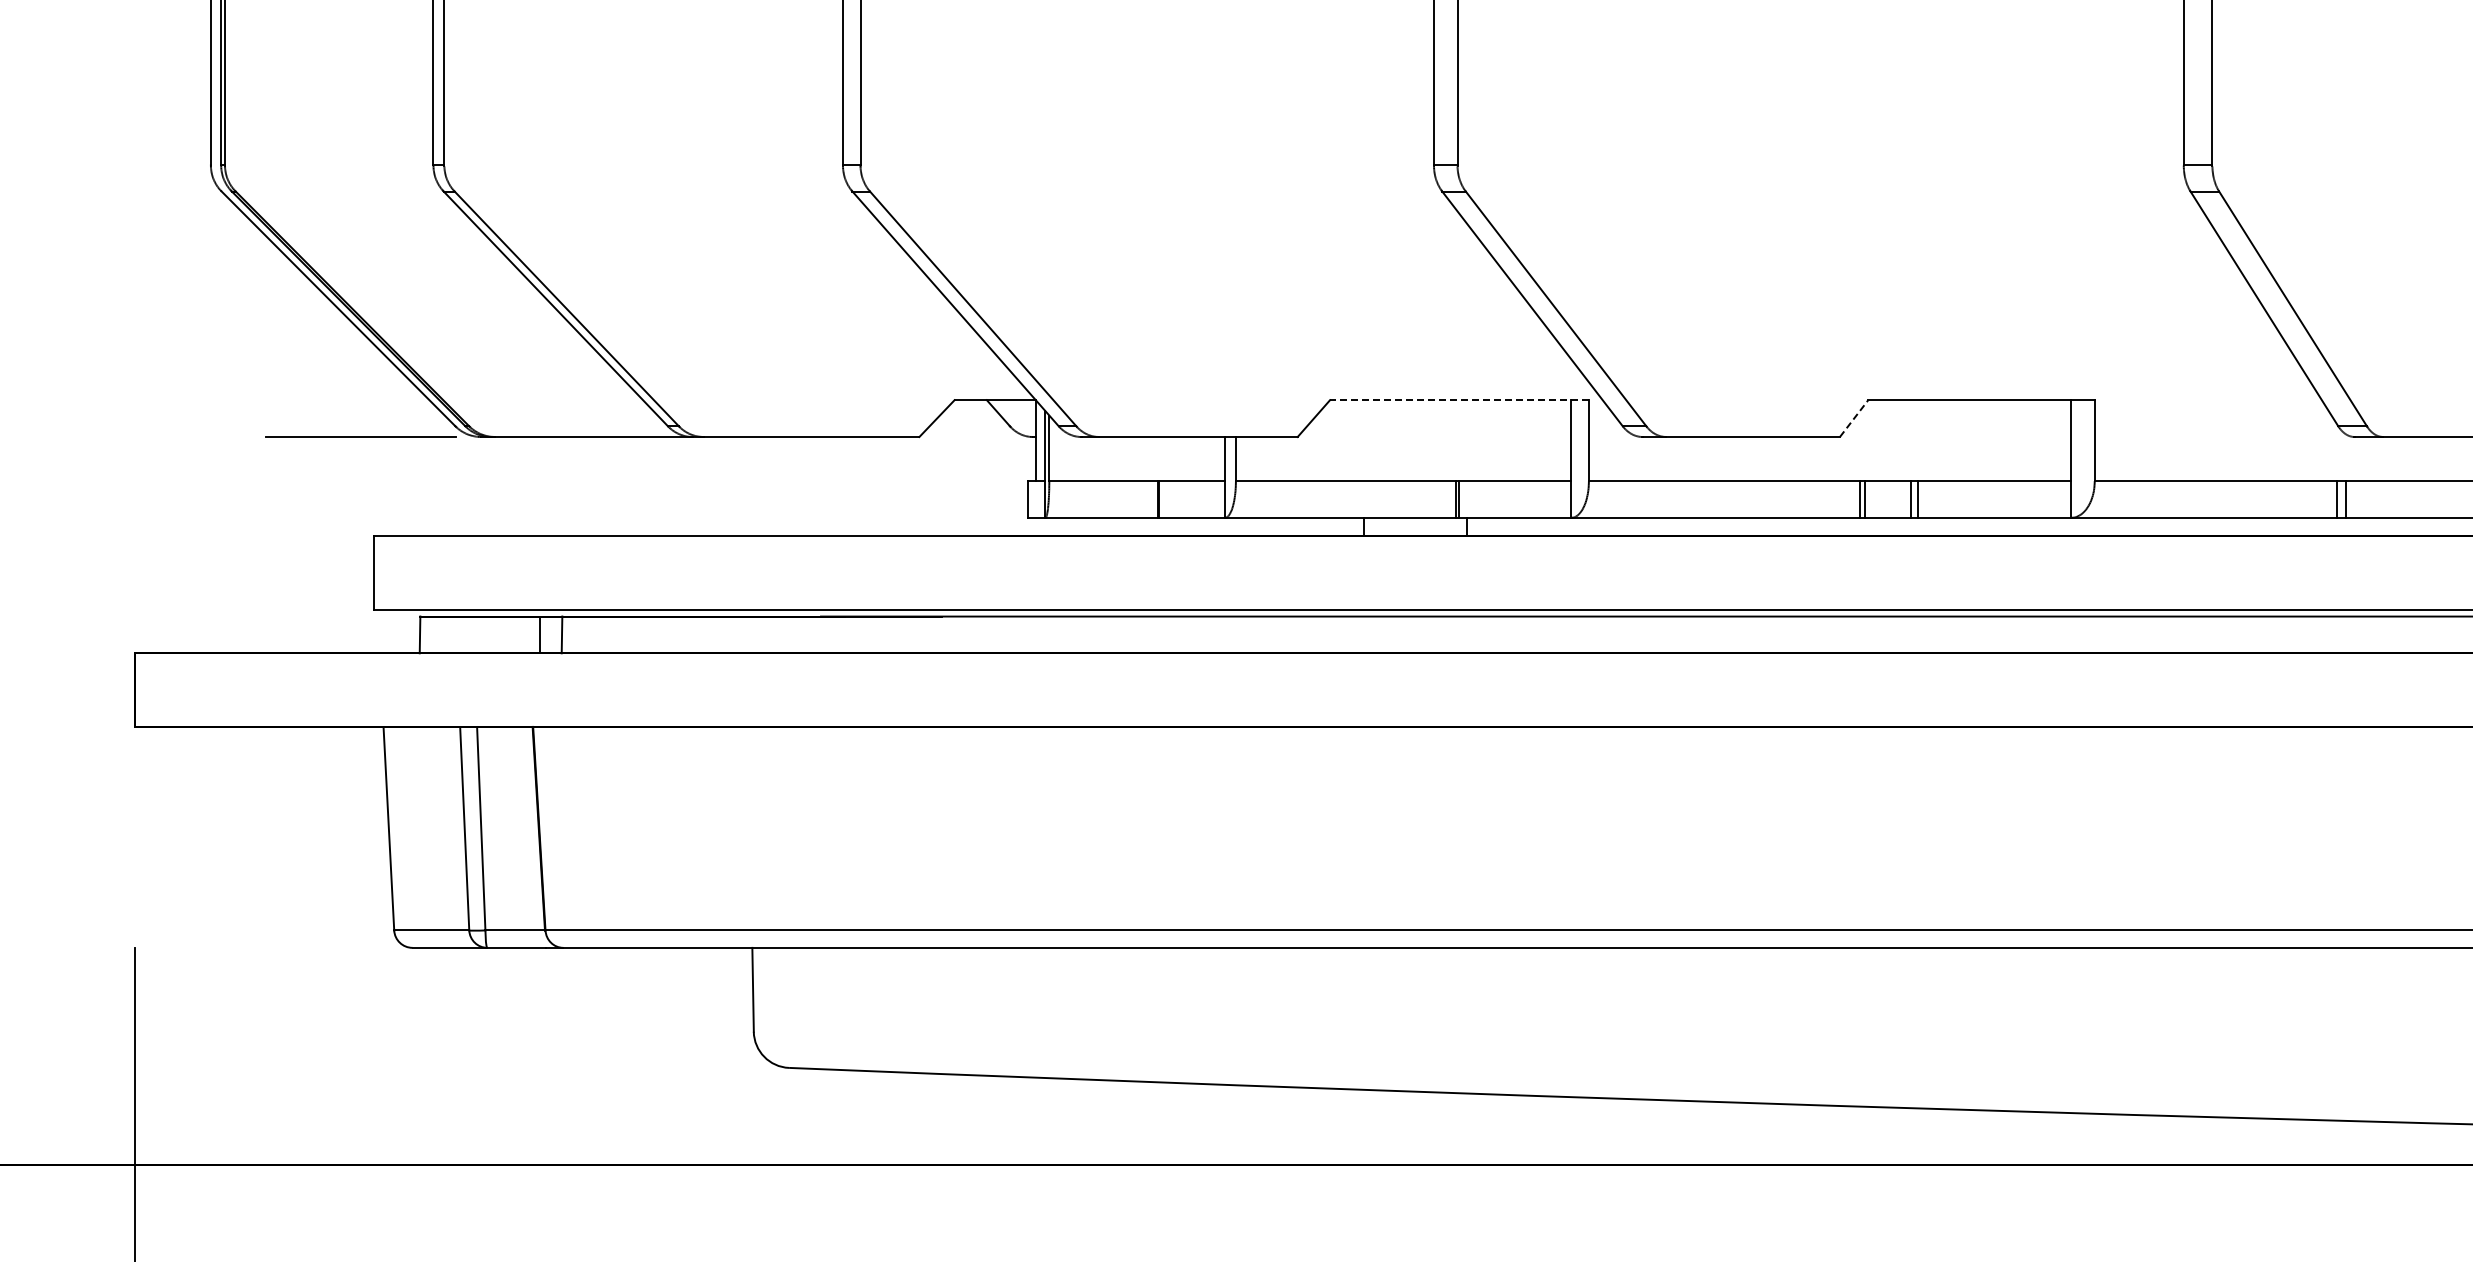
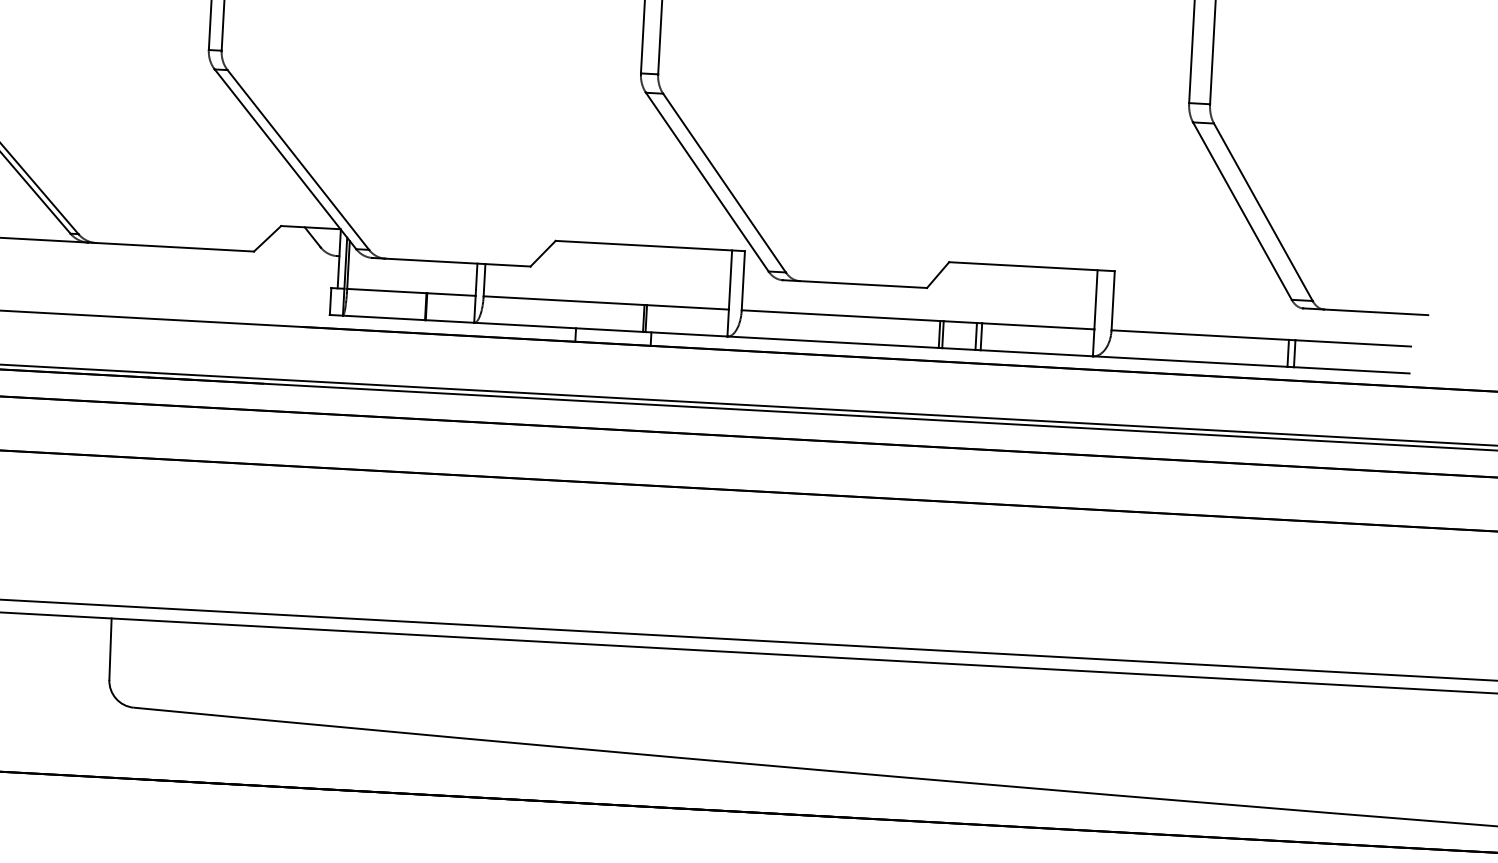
line: (1459, 400) -> (650, 246), dashed -> solid
line: (1854, 418) -> (938, 275), dashed -> solid

